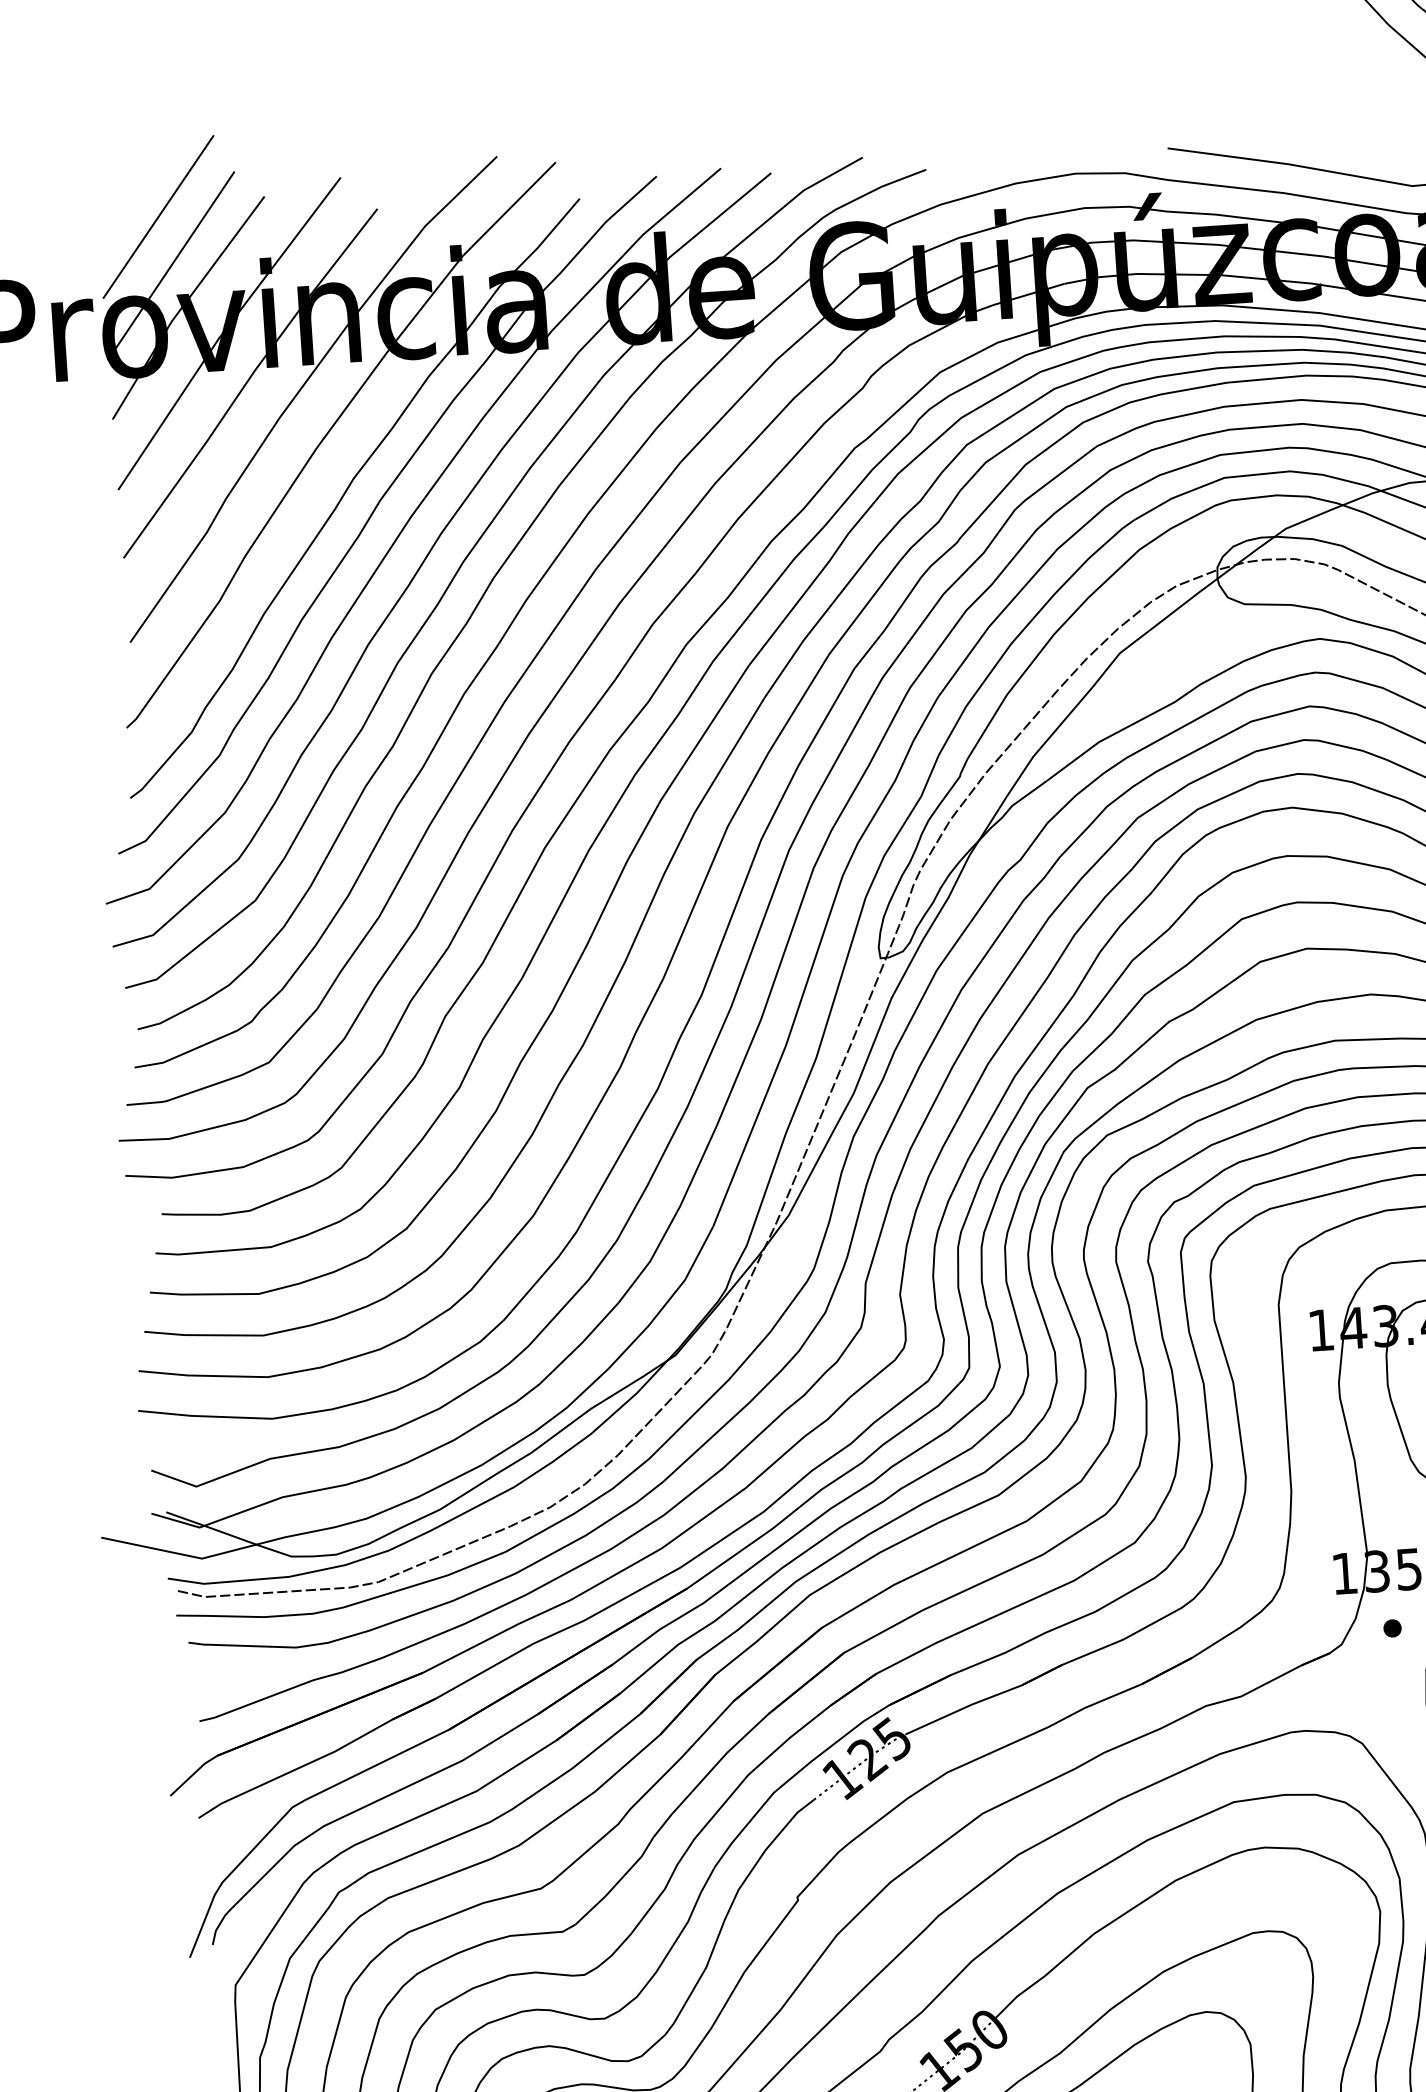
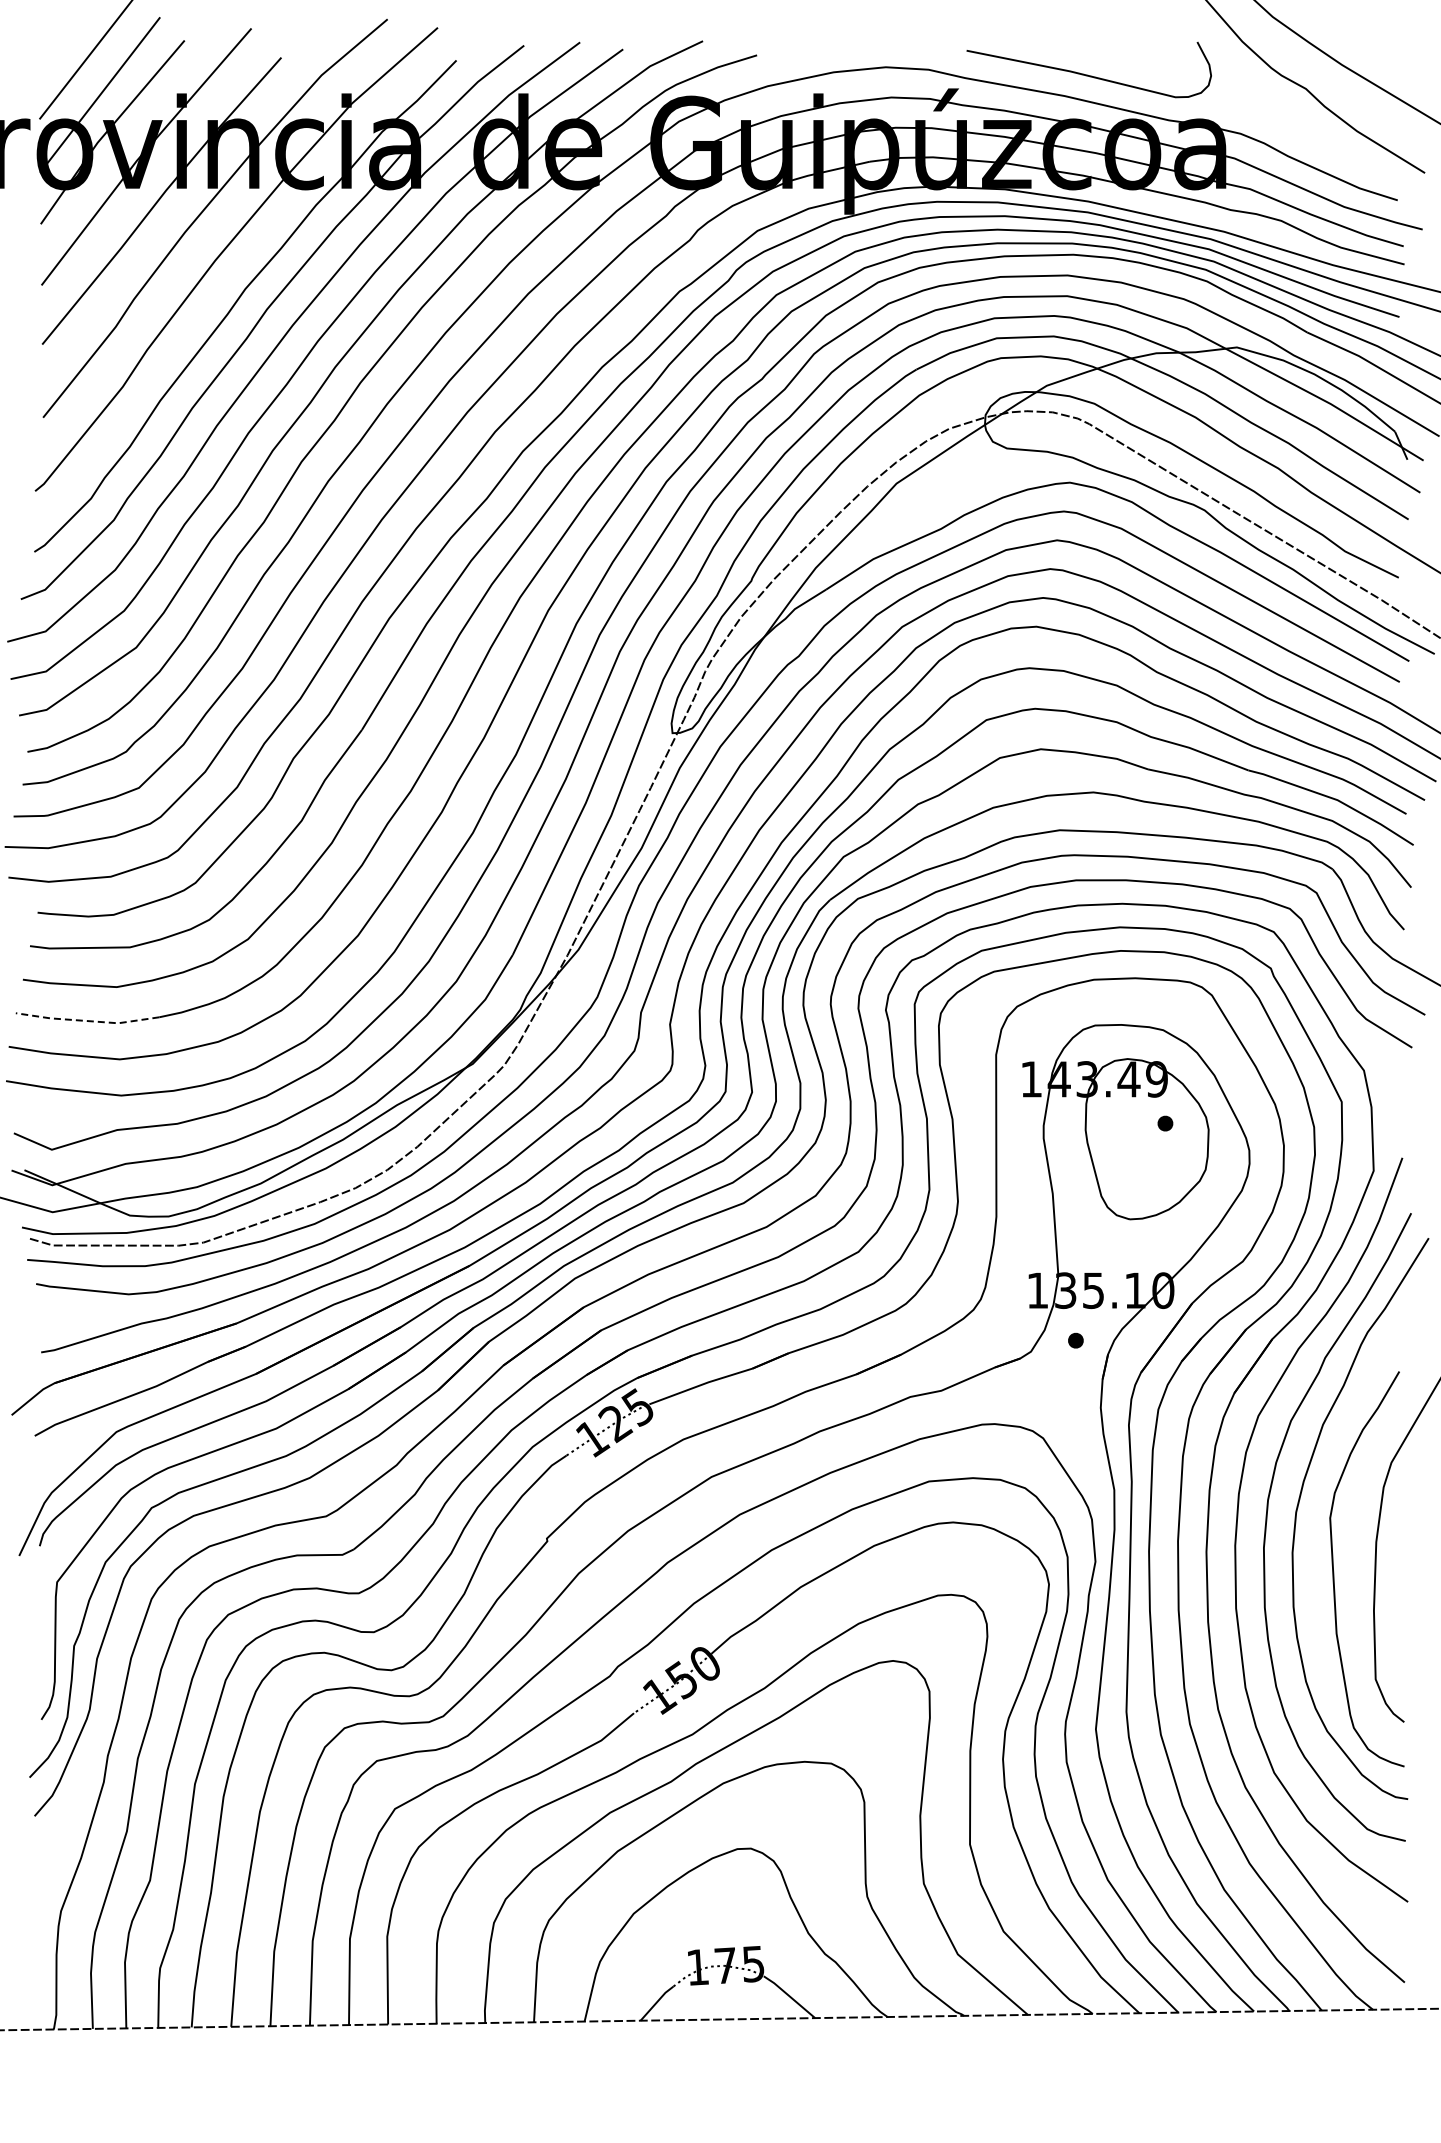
line: (227, 1335) -> (87, 1021), solid -> dashed

